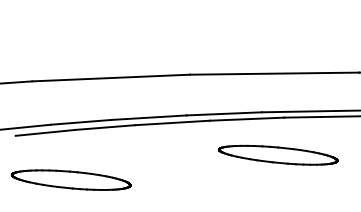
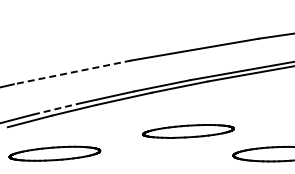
line: (110, 78) -> (72, 72), solid -> dashed
line: (81, 122) -> (55, 109), solid -> dashed
part: (278, 155) -> (188, 131), moved

